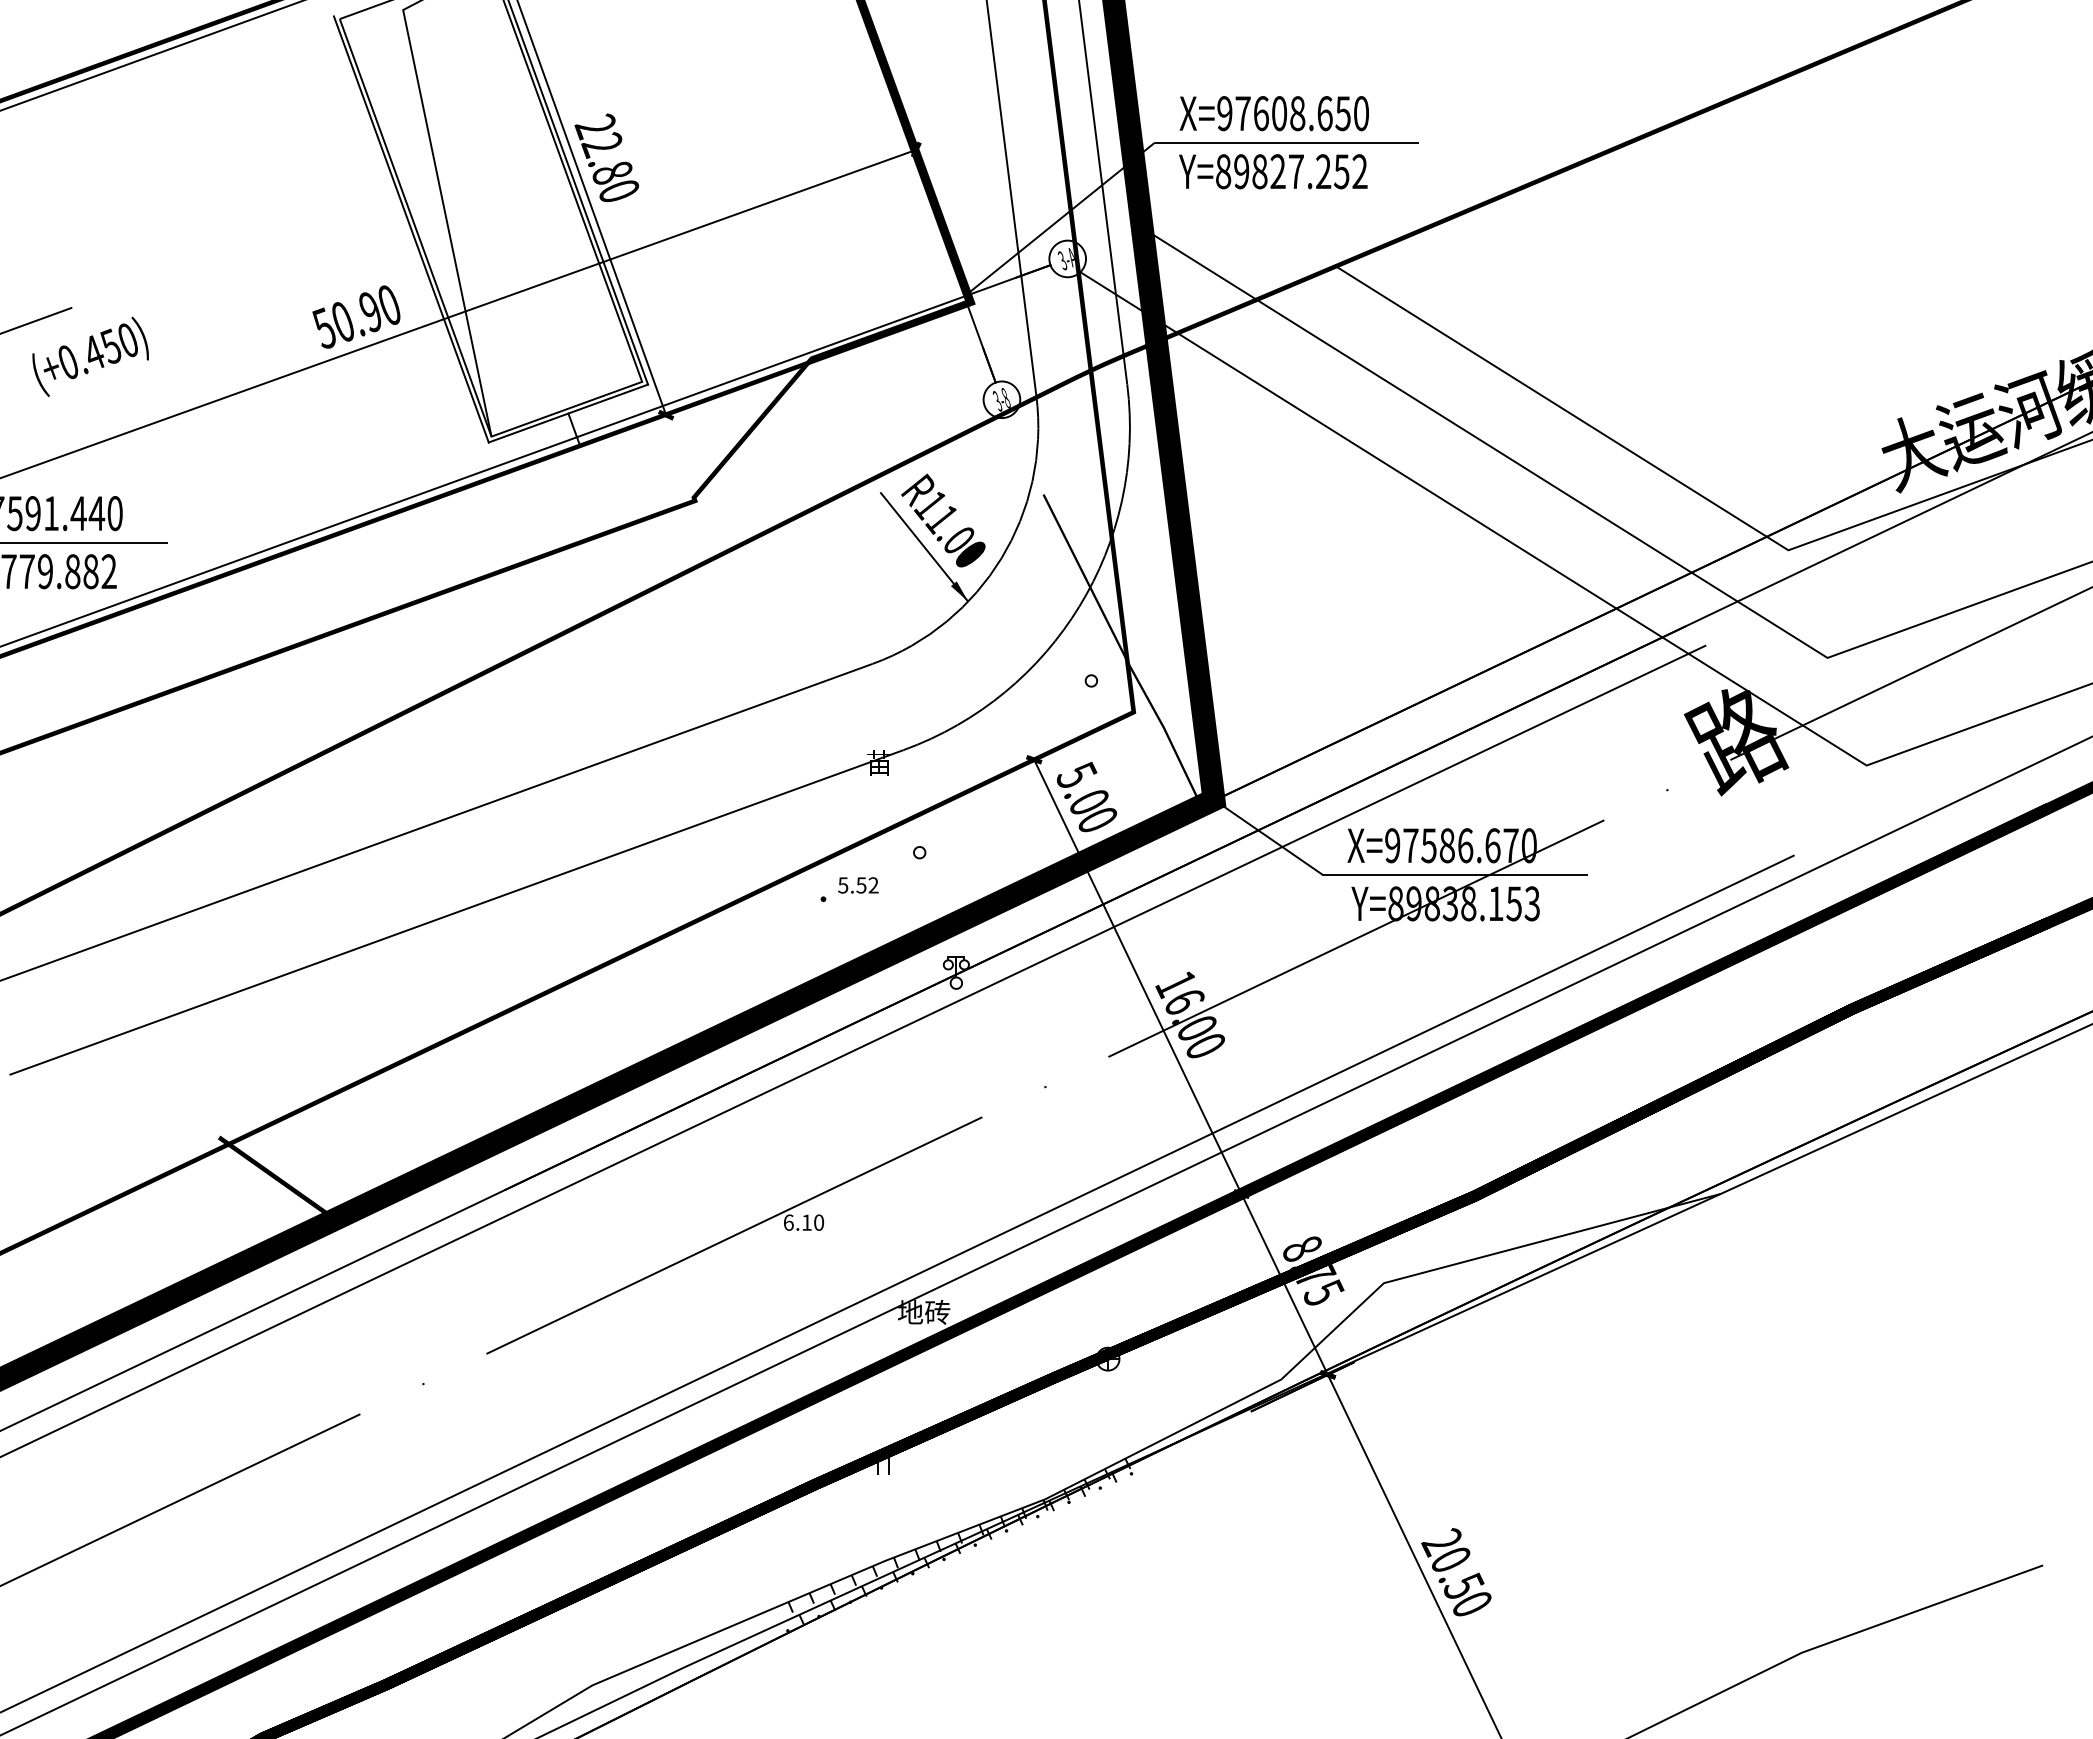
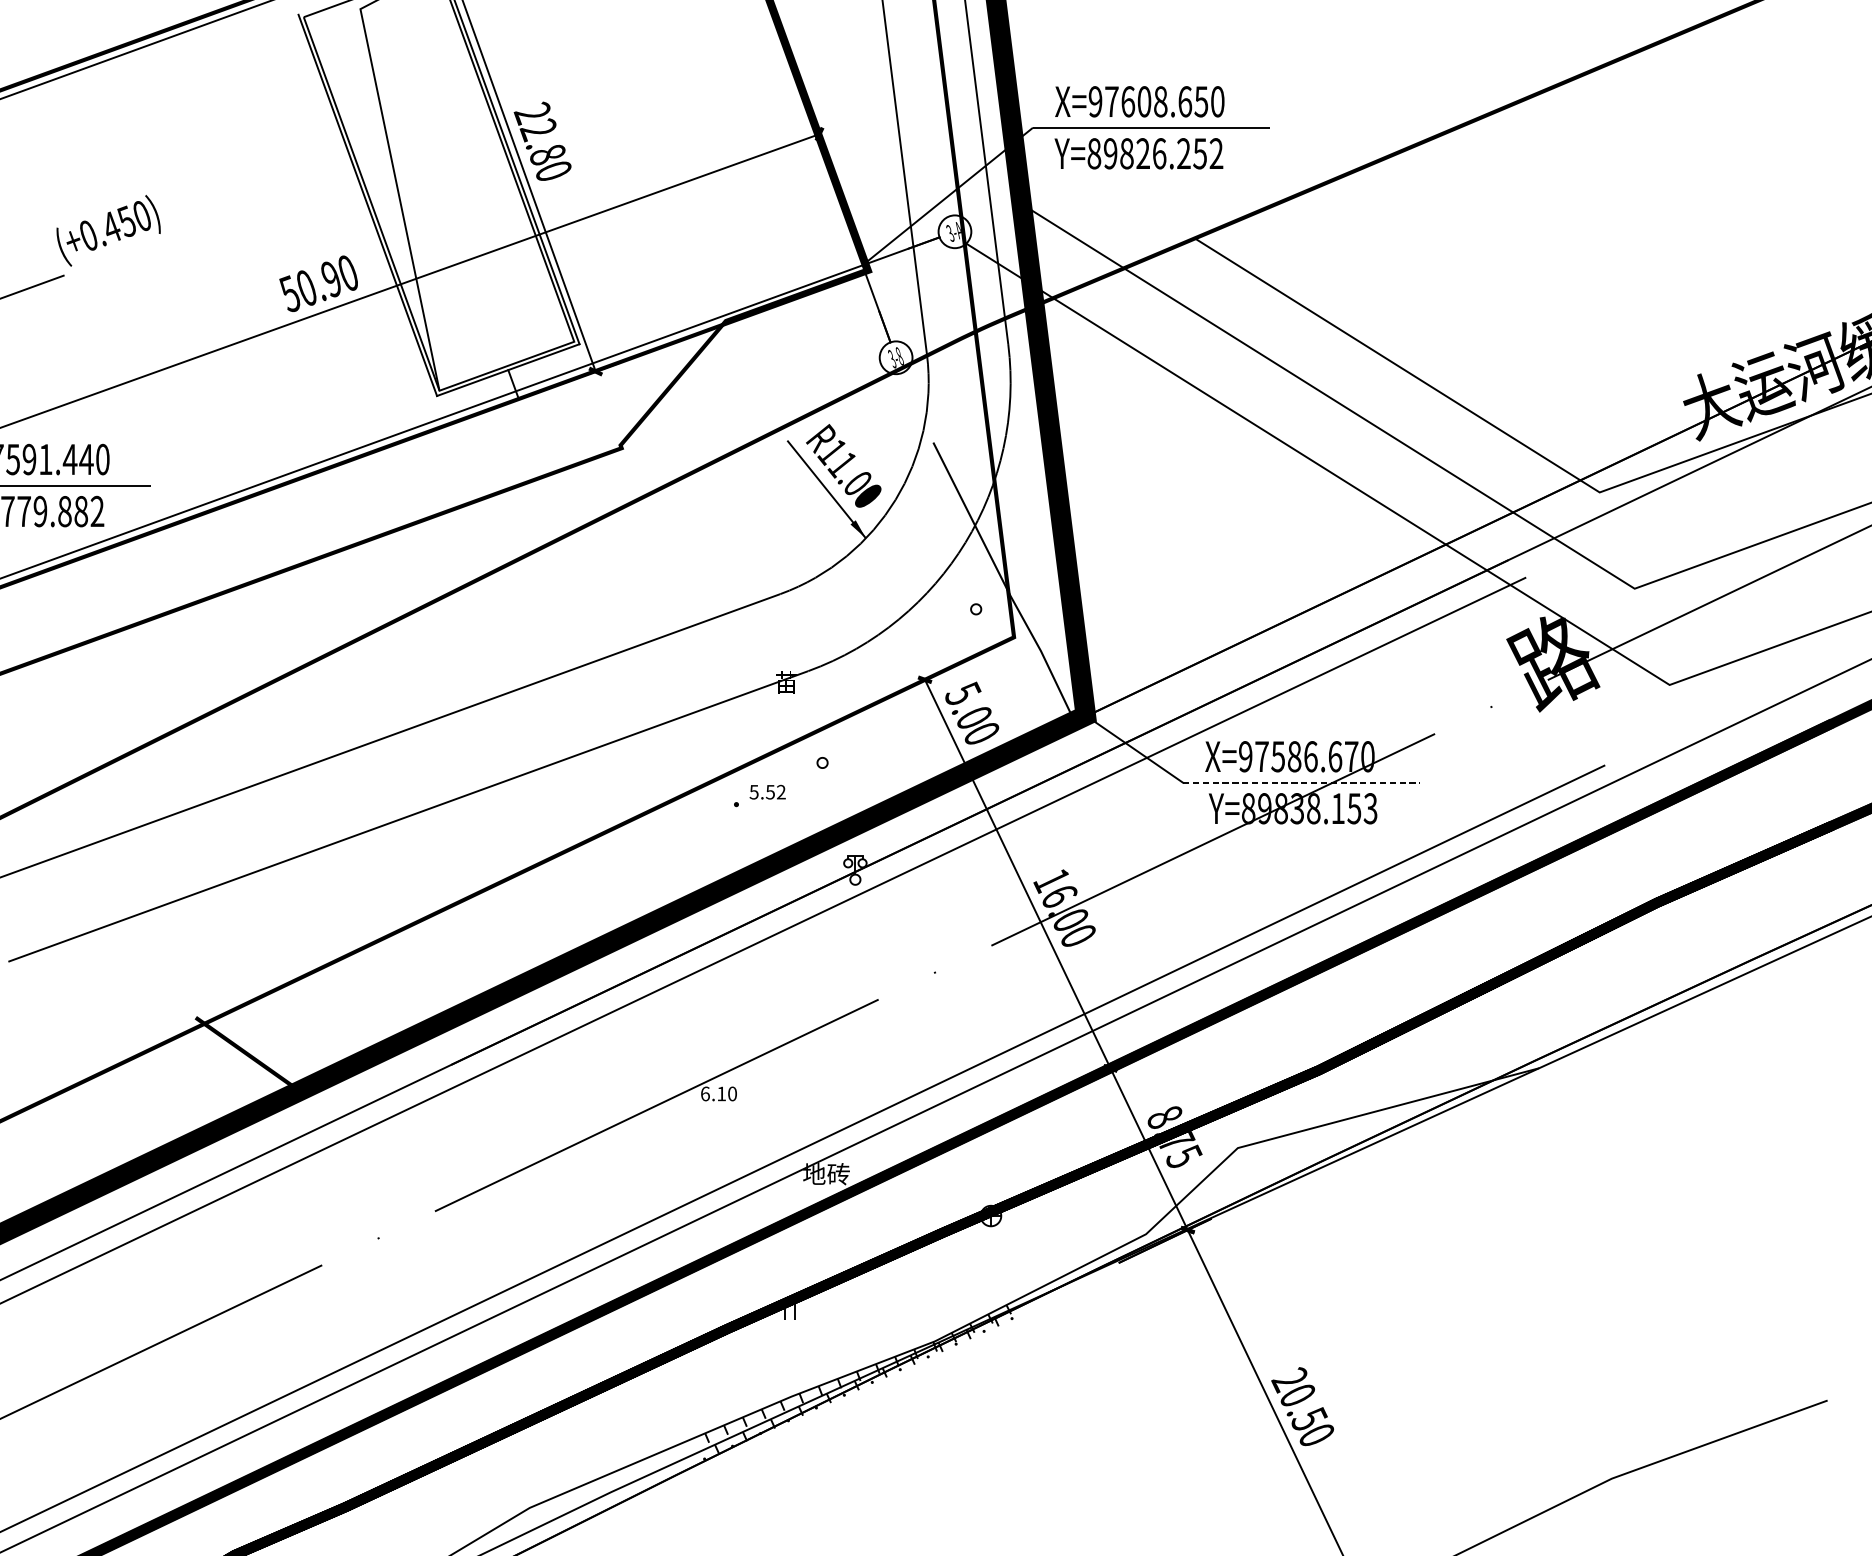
text: (1296, 171) -> (1159, 153), Y=89827.252 -> Y=89826.252
text: (90, 356) -> (108, 230), moved
line: (1455, 874) -> (1301, 782), solid -> dashed

